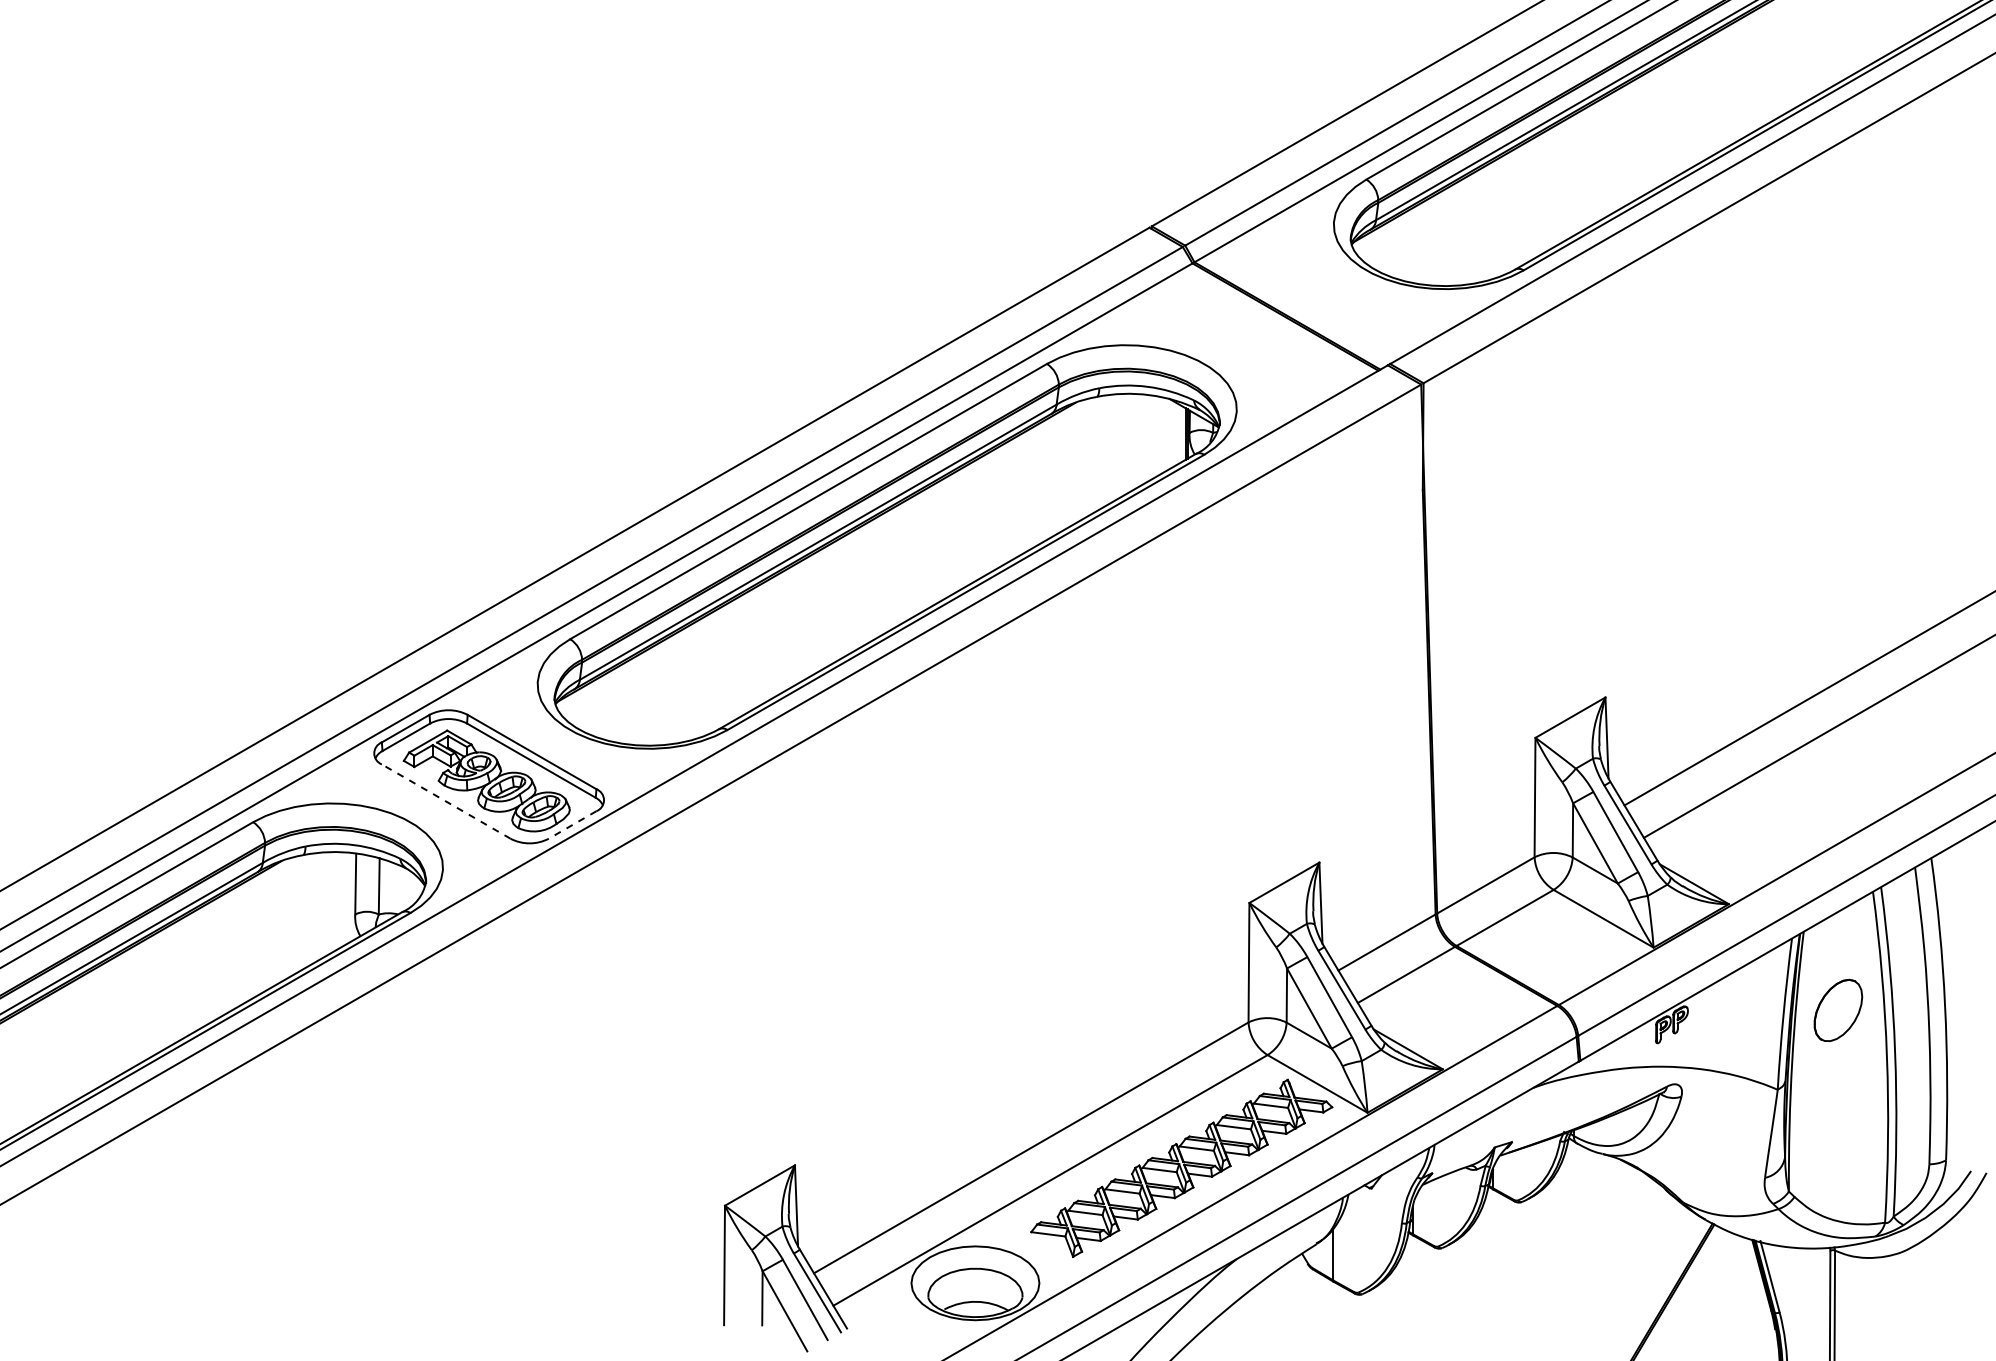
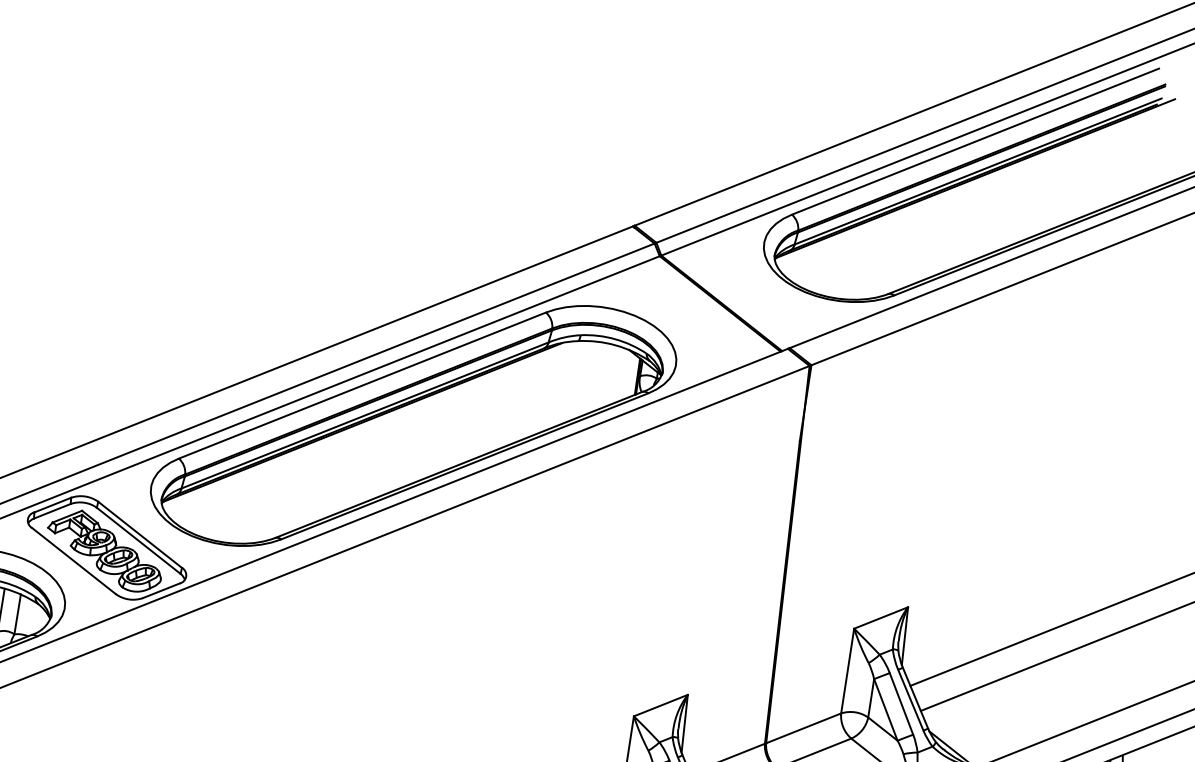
line: (445, 801) -> (73, 560), dashed -> solid
line: (572, 824) -> (161, 590), dashed -> solid

